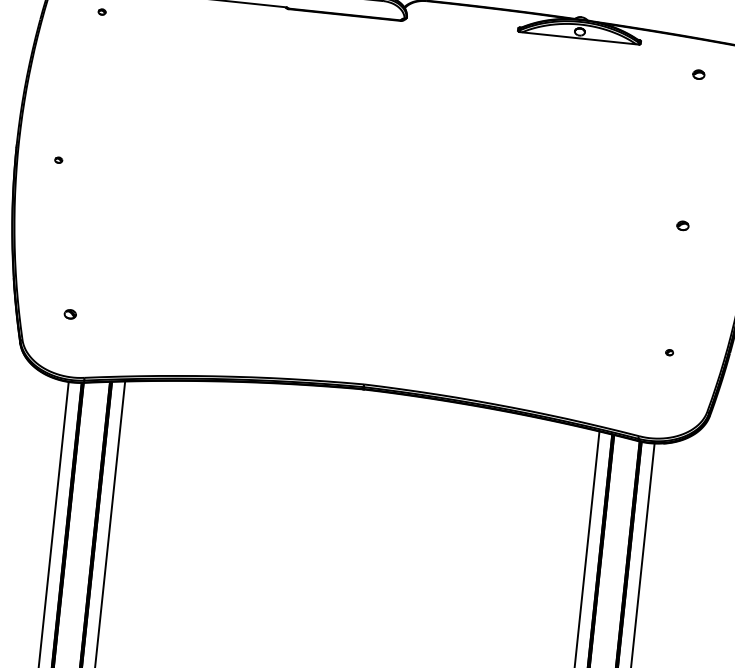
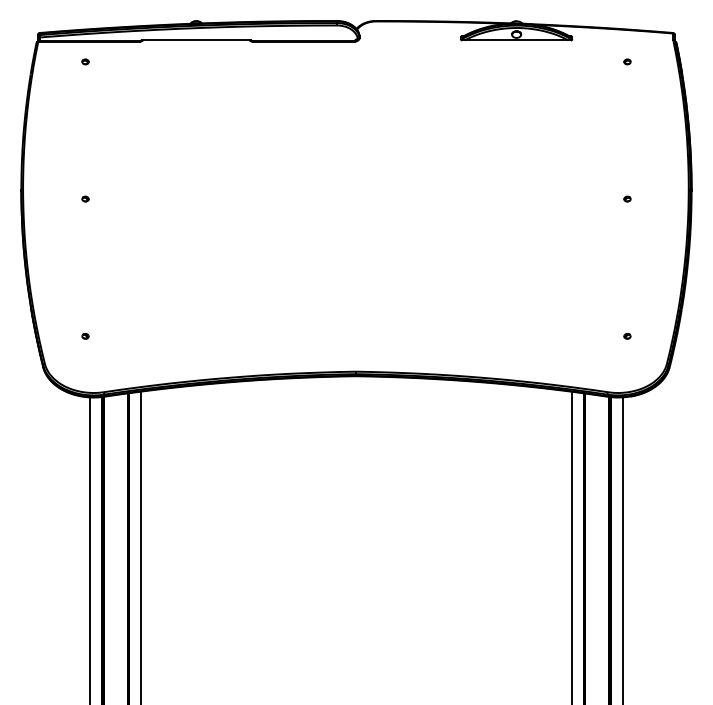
part: (698, 74) -> (627, 61), size x0.62
part: (58, 159) -> (85, 198), moved
part: (683, 225) -> (627, 198), size x0.62
part: (70, 313) -> (85, 335), size x0.62
part: (669, 351) -> (627, 335), moved

